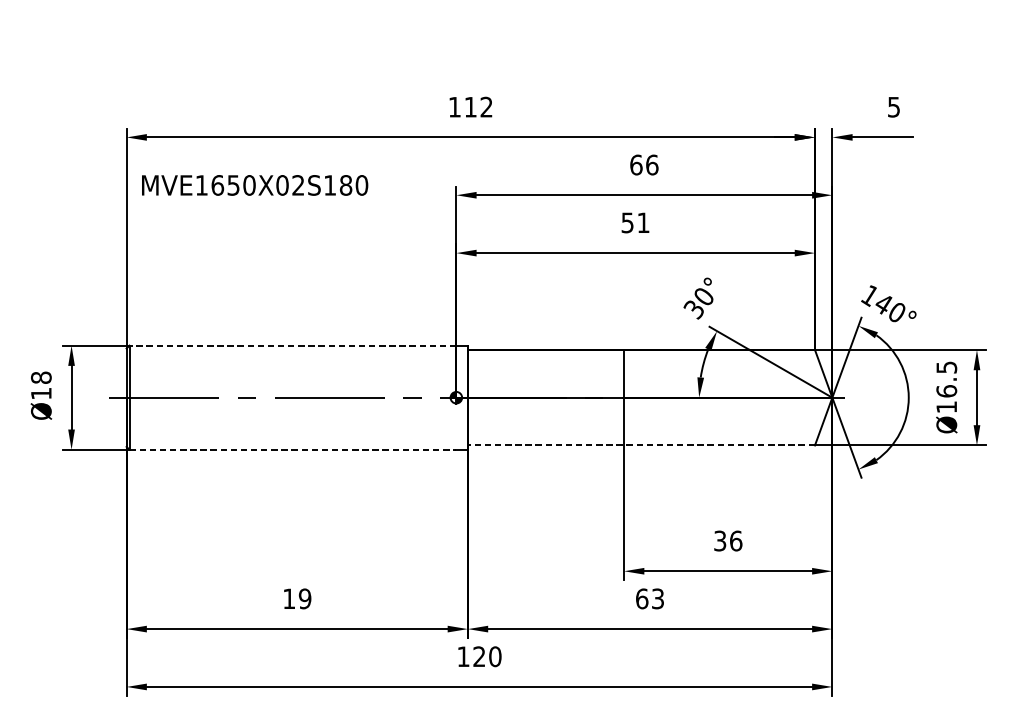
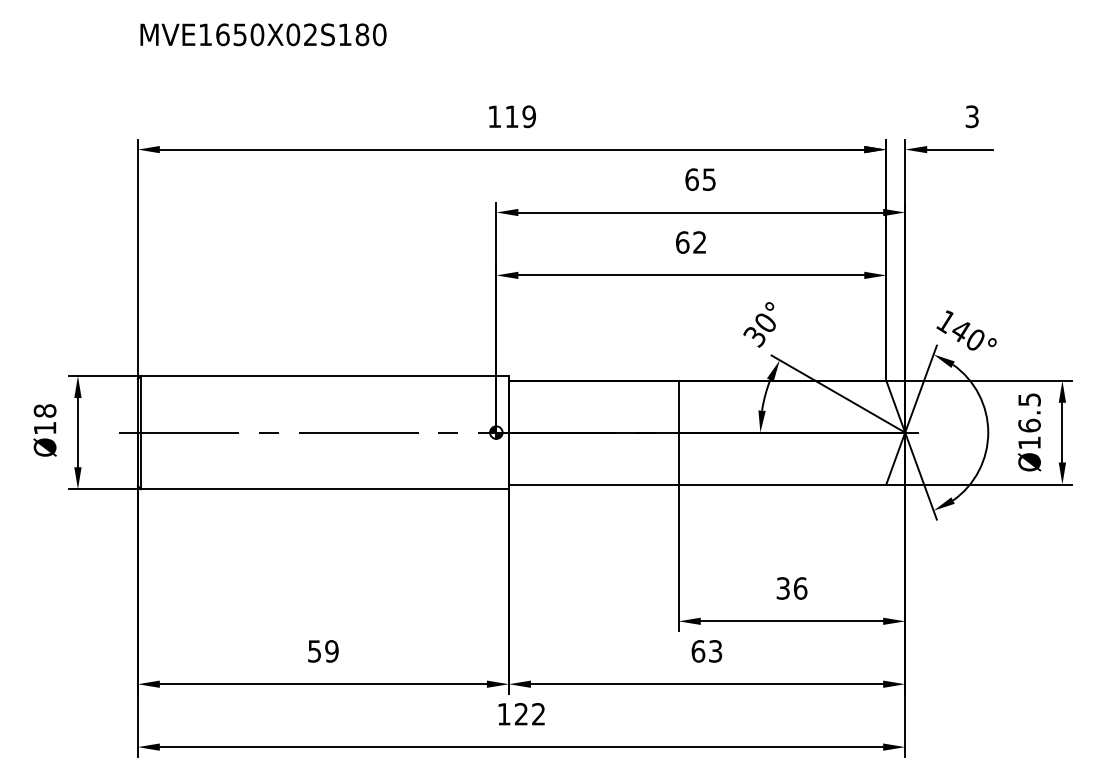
text: (485, 106) -> (528, 116), 112 -> 119
text: (894, 106) -> (972, 116), 5 -> 3
text: (652, 164) -> (709, 179), 66 -> 65
text: (255, 185) -> (263, 34), moved
text: (635, 222) -> (691, 242), 51 -> 62
line: (292, 346) -> (318, 376), dashed -> solid
line: (641, 445) -> (697, 484), dashed -> solid
line: (292, 450) -> (318, 489), dashed -> solid
text: (289, 599) -> (314, 651), 19 -> 59
text: (495, 656) -> (538, 714), 120 -> 122

